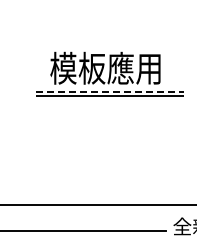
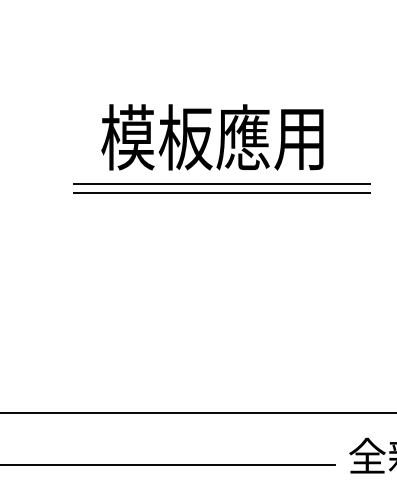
line: (110, 91) -> (222, 184), dashed -> solid

